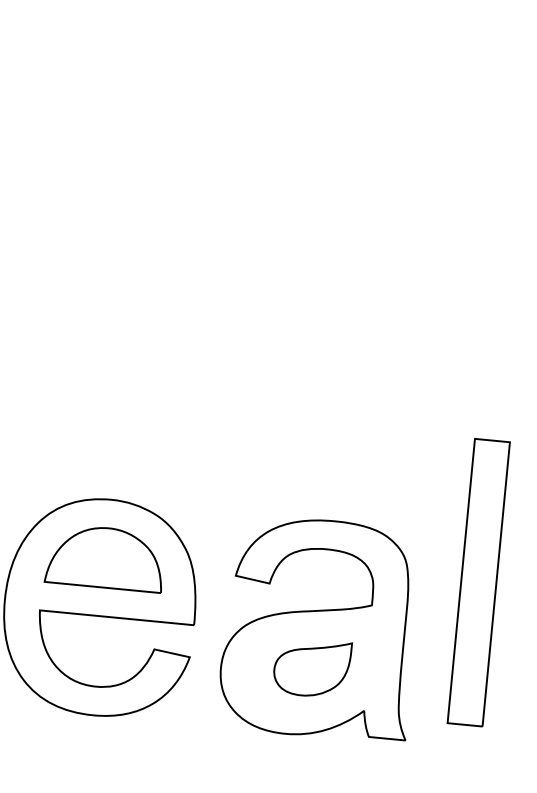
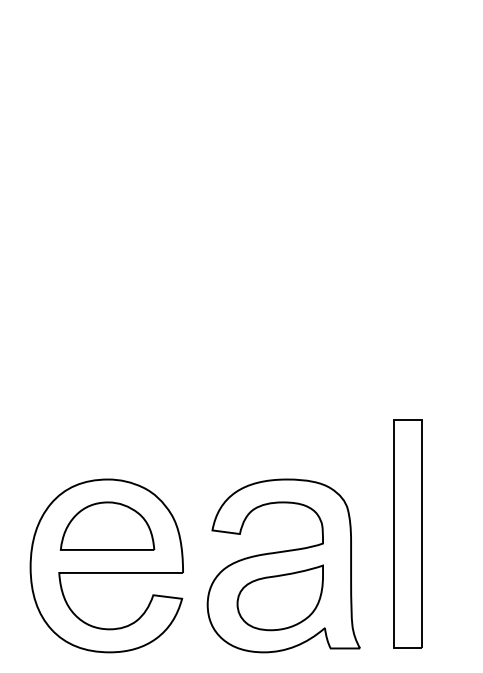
part: (477, 581) -> (407, 533), moved
part: (311, 667) -> (279, 597), size x1.43

